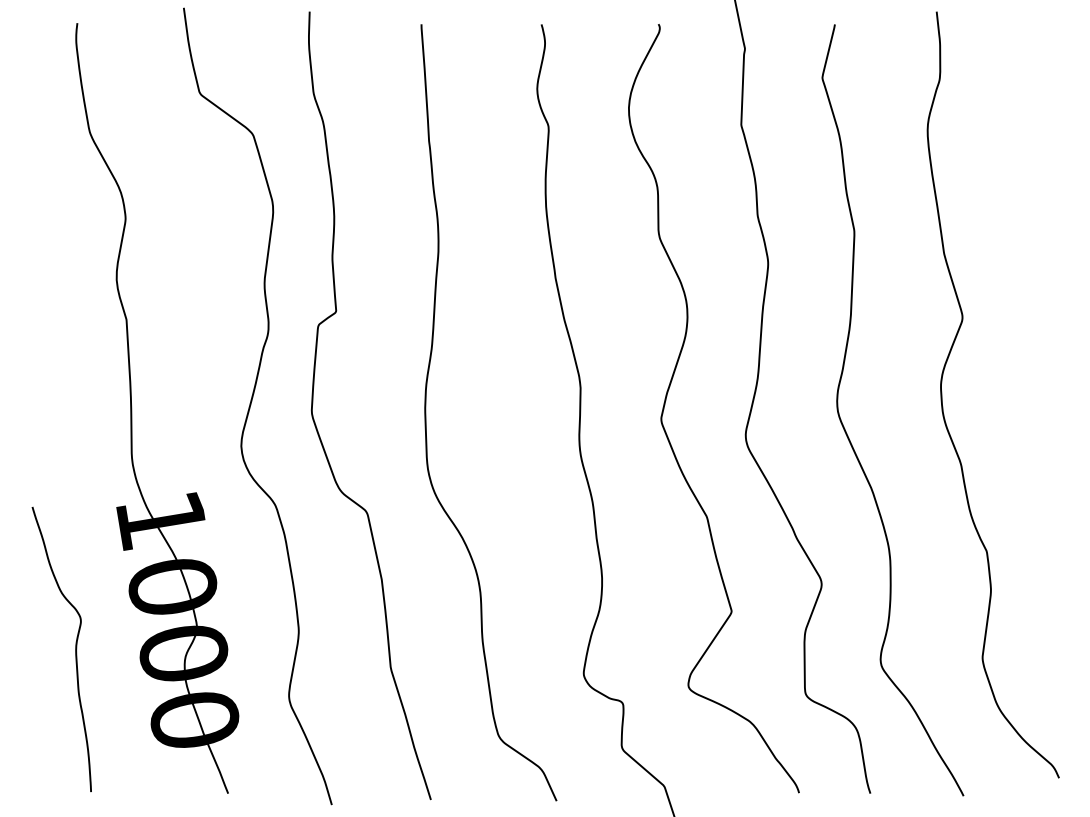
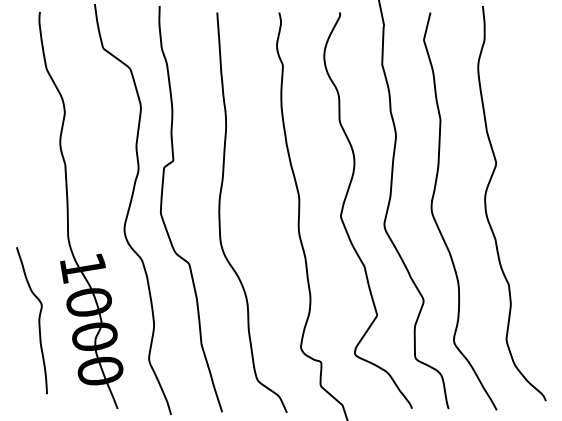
curve: (74, 649) -> (38, 320), moved

